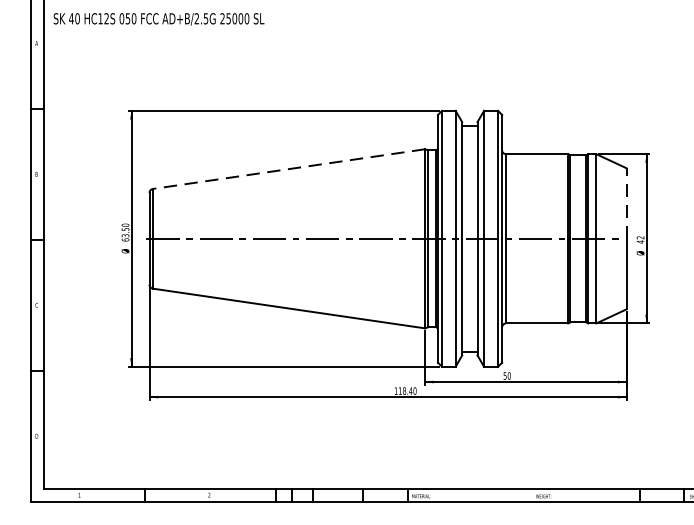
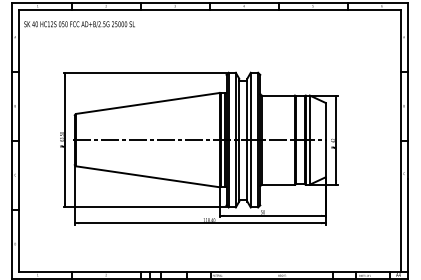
line: (287, 169) -> (147, 103), dashed -> solid
line: (625, 203) -> (325, 121), dashed -> solid

